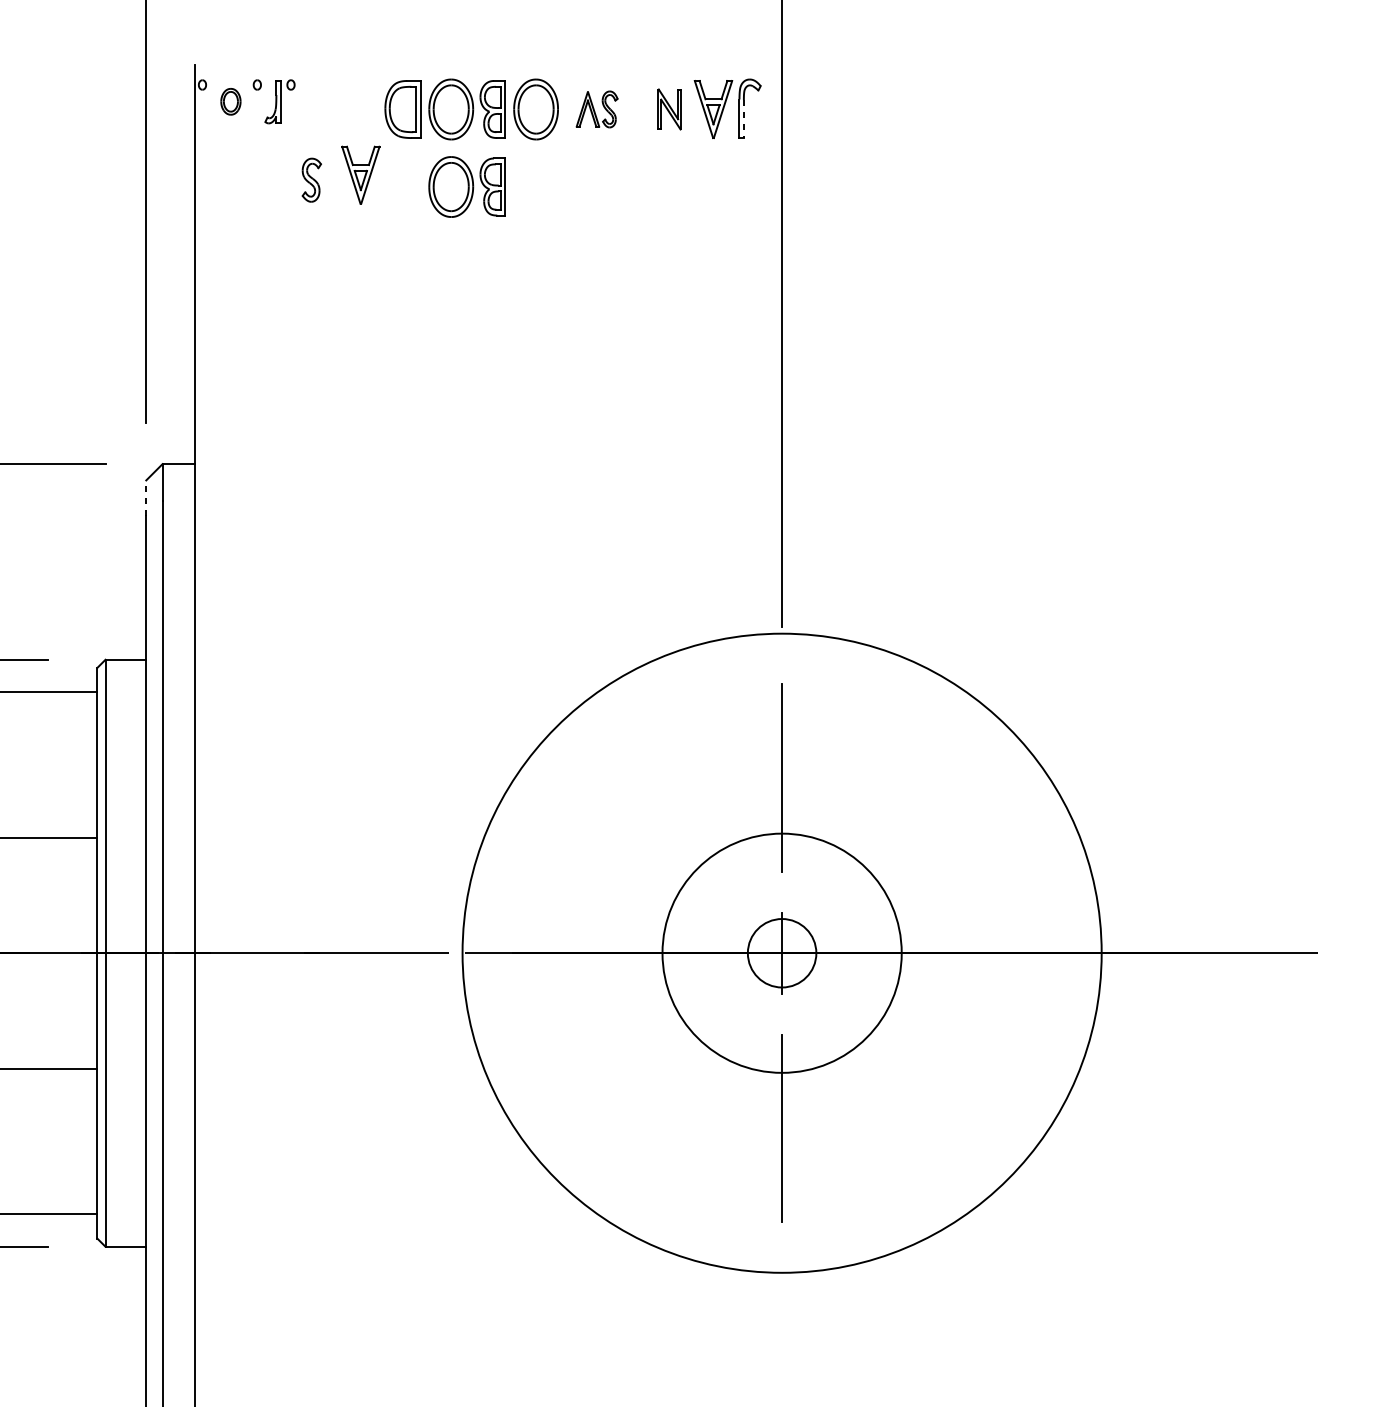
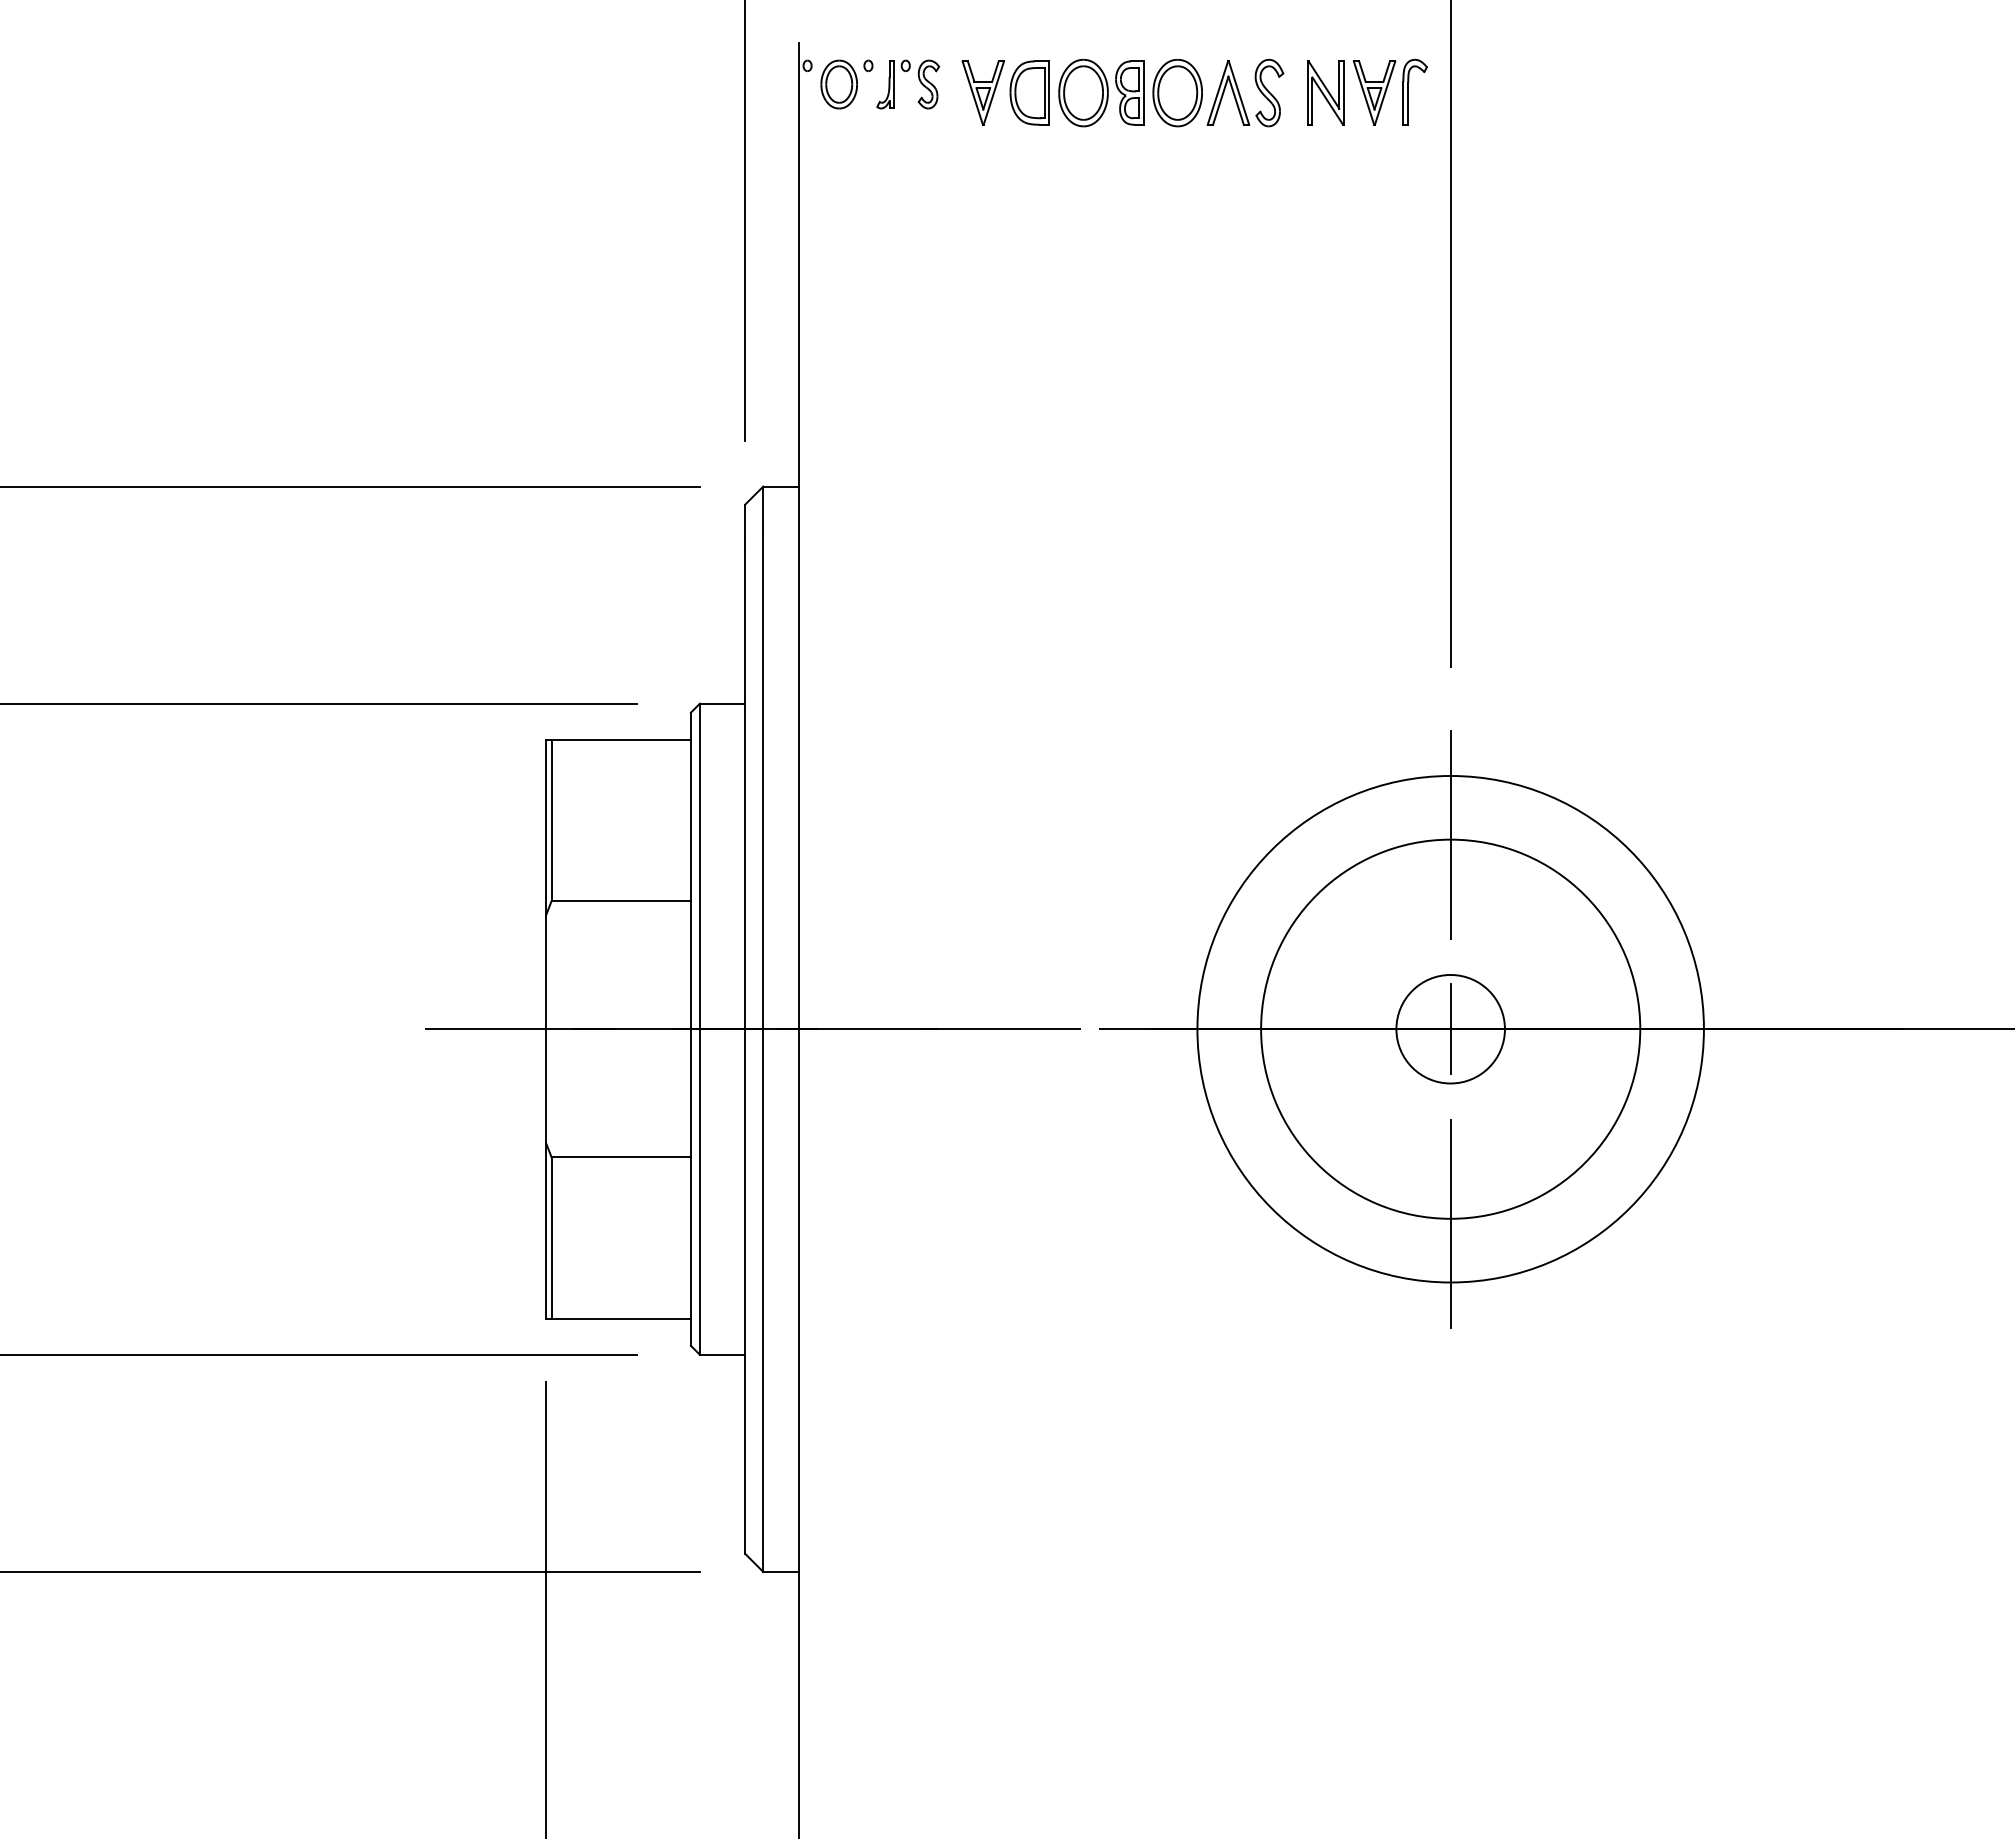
part: (230, 101) -> (838, 84), size x1.67
part: (597, 108) -> (1245, 92), size x1.67
part: (669, 108) -> (1325, 92), size x1.43
line: (744, 119) -> (1408, 104), dashed -> solid
part: (360, 174) -> (982, 92), moved
part: (311, 180) -> (928, 84), moved
part: (467, 186) -> (1101, 178), removed
line: (146, 498) -> (745, 524), dashed -> solid
circle: (781, 952) -> (1450, 1028), size x0.71
circle: (781, 952) -> (1450, 1028), size x1.43
circle: (781, 952) -> (1450, 1028), size x1.43

